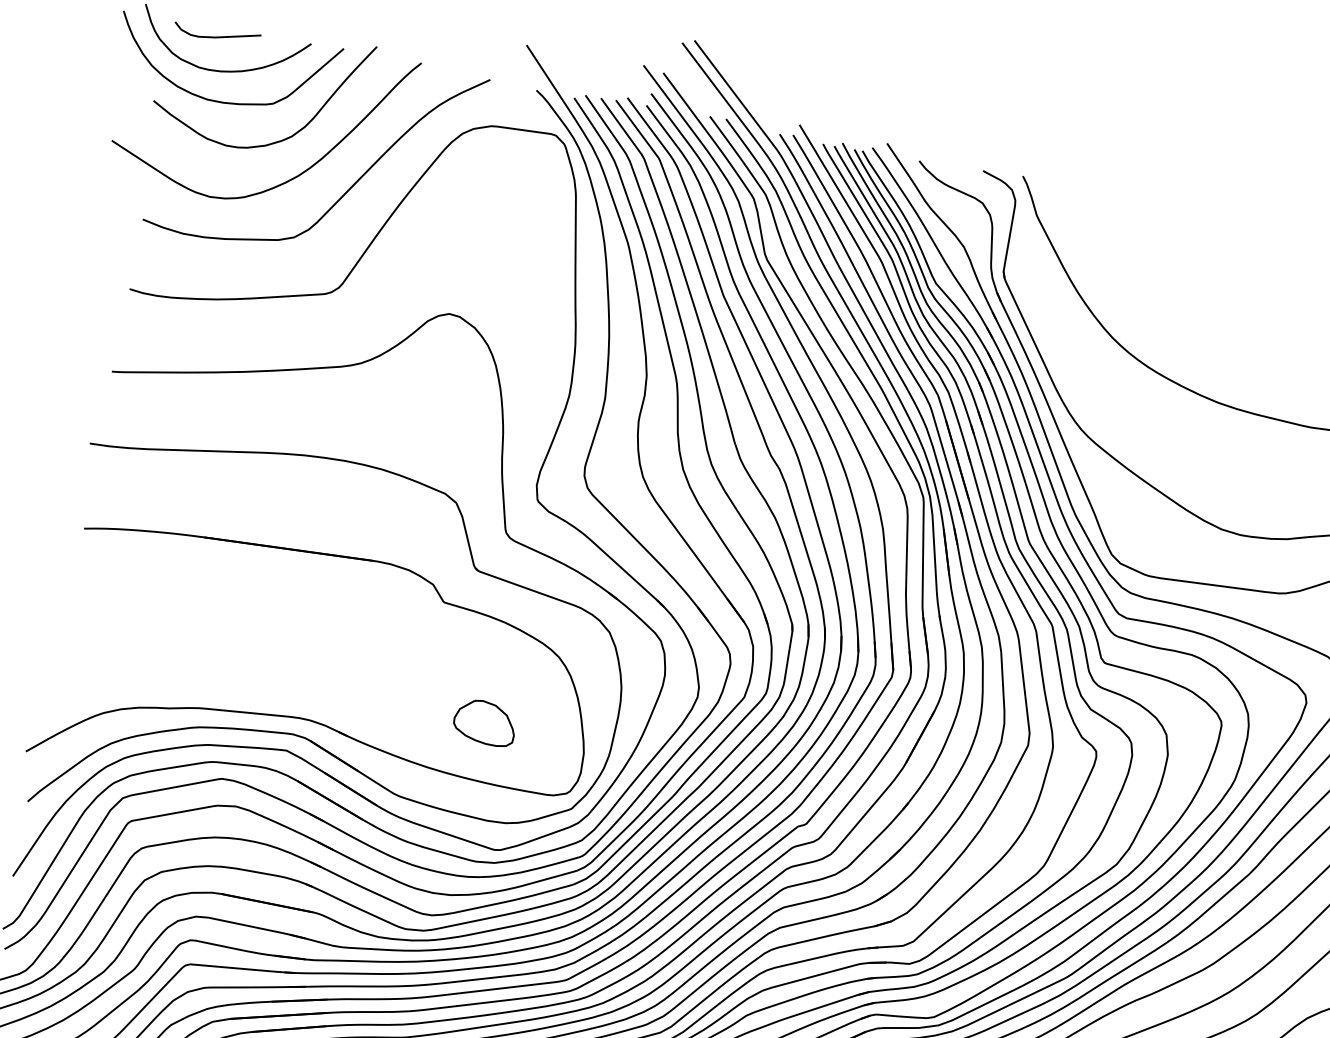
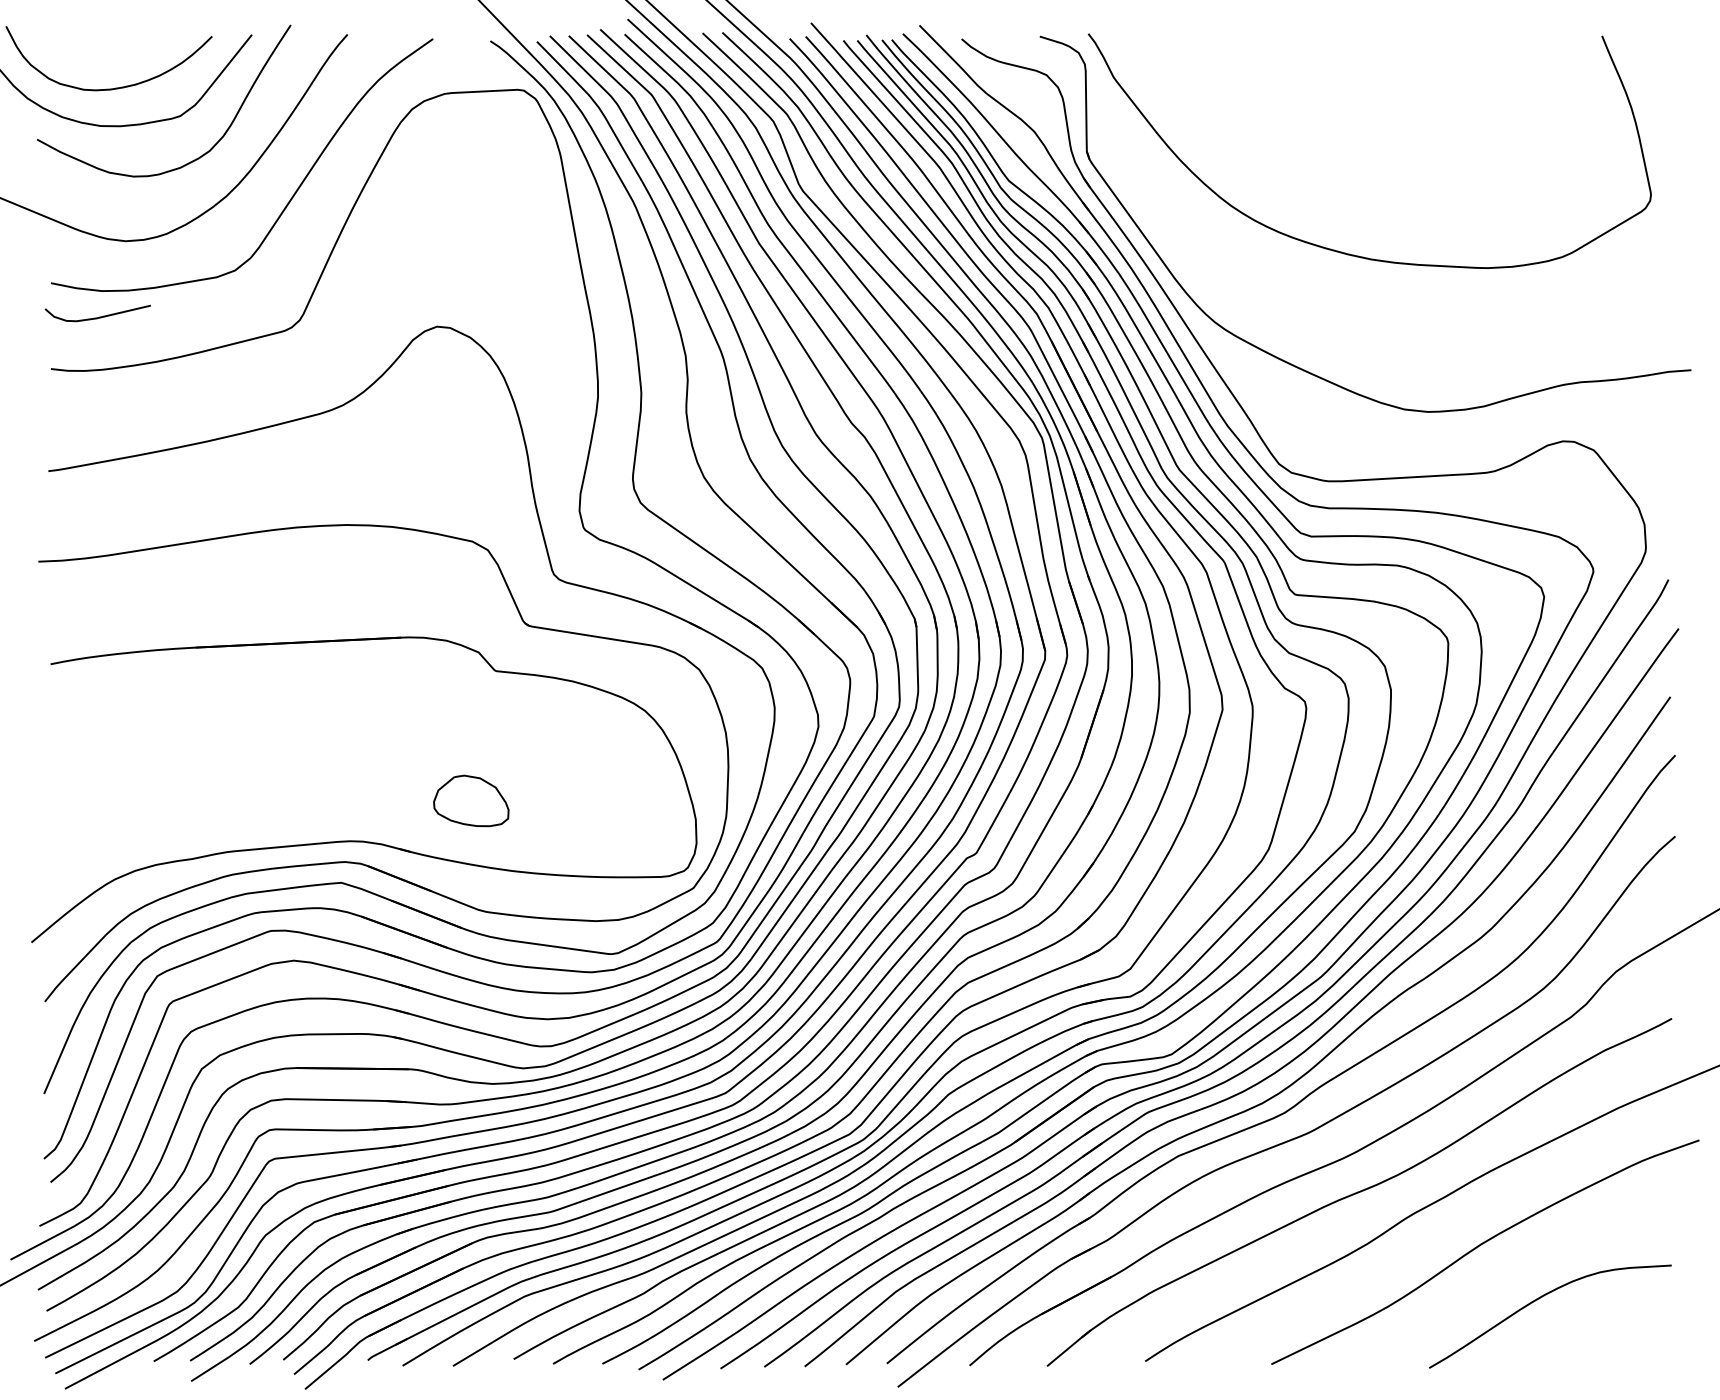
curve: (218, 36) -> (99, 316), moved
part: (485, 722) -> (471, 800), moved

